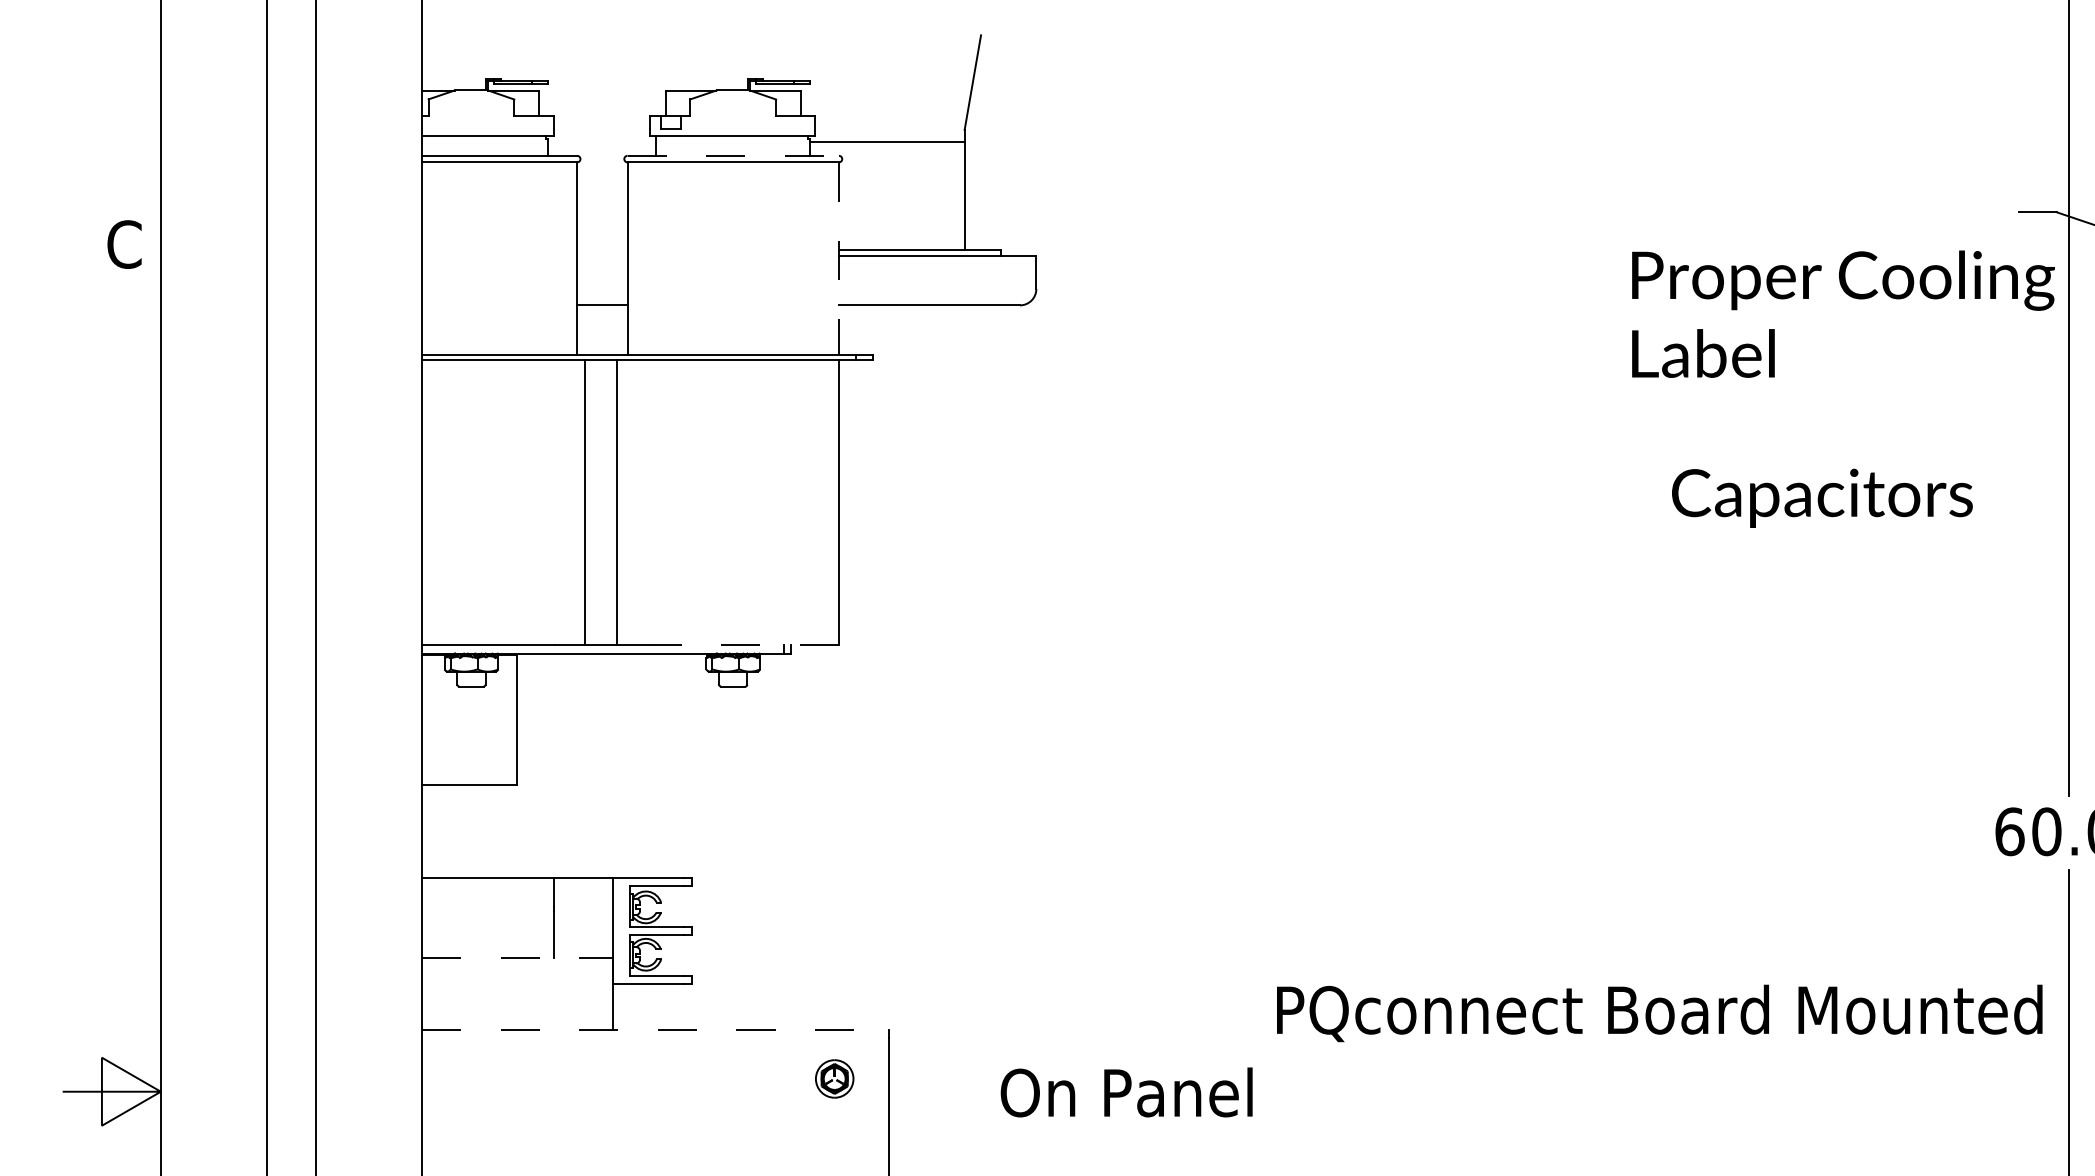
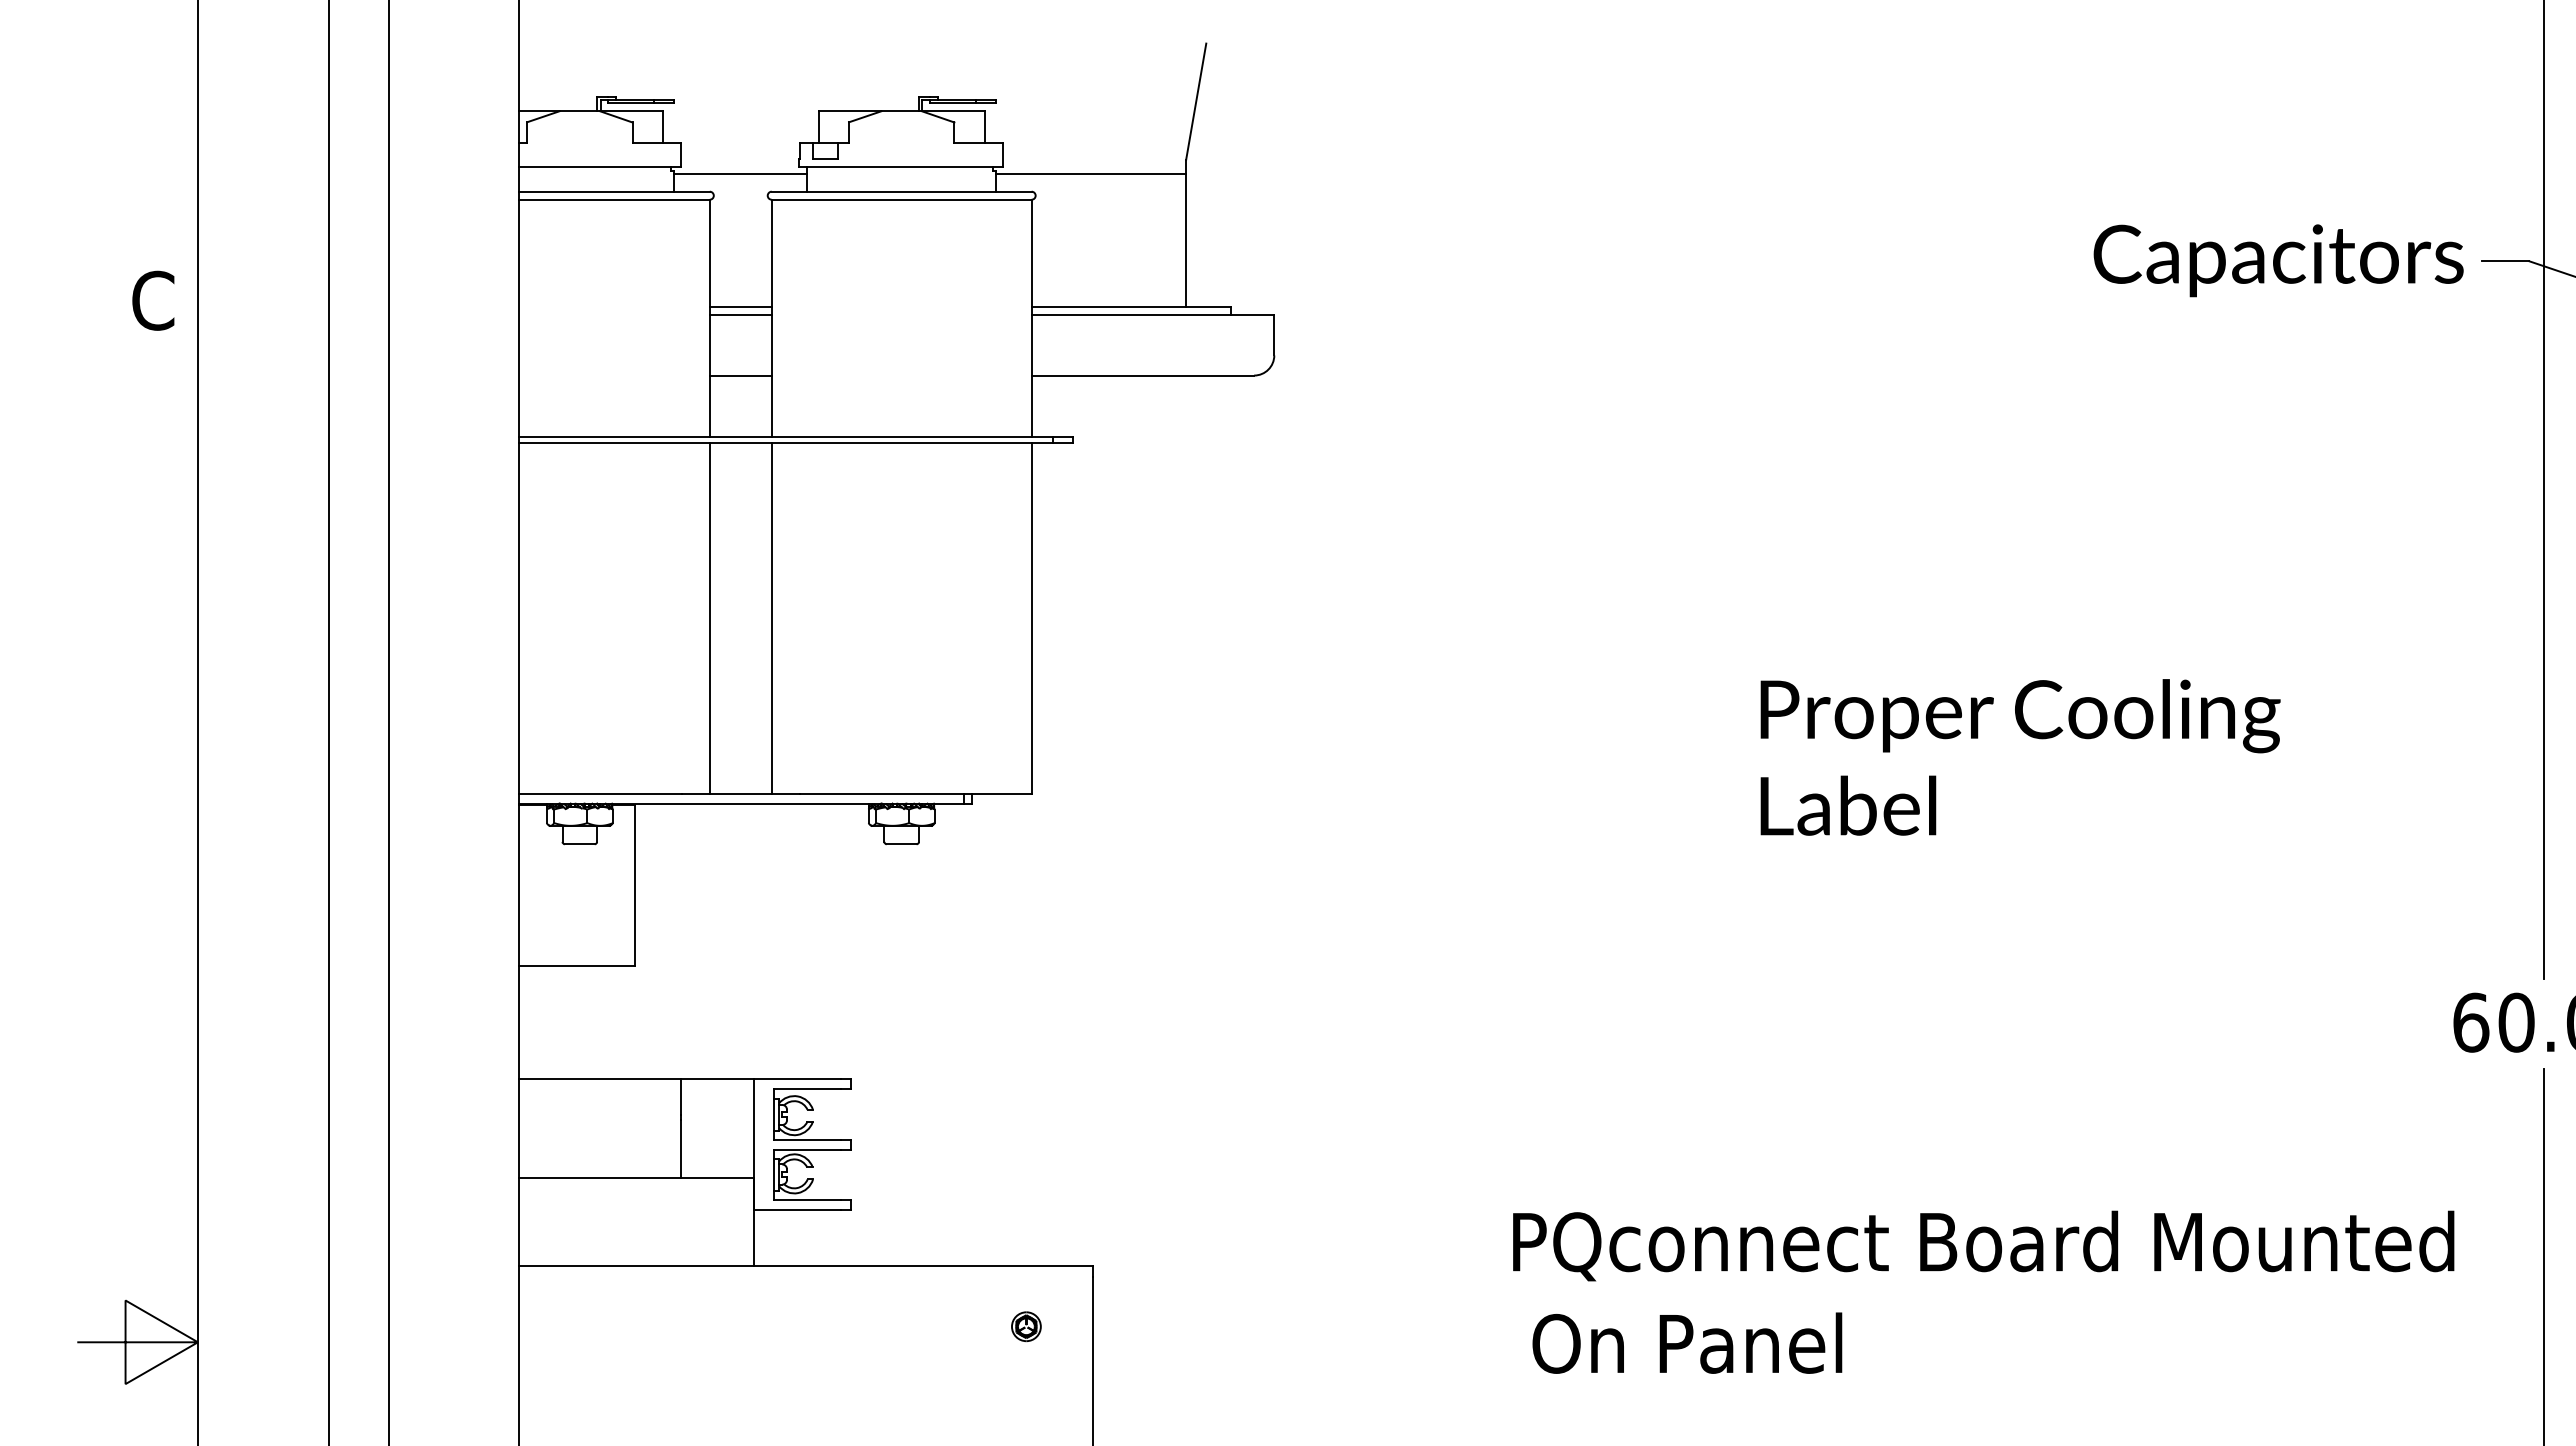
line: (602, 141) -> (740, 174), added
line: (733, 155) -> (901, 191), dashed -> solid
line: (602, 250) -> (740, 307), added
line: (602, 256) -> (740, 315), added
line: (838, 258) -> (1031, 318), dashed -> solid
text: (1843, 314) -> (2020, 757), moved
text: (1822, 498) -> (2278, 260), moved
line: (585, 502) -> (771, 618), moved
line: (616, 502) -> (709, 618), moved
line: (744, 645) -> (915, 793), dashed -> solid
line: (517, 957) -> (636, 1177), dashed -> solid
text: (1659, 1013) -> (1983, 1245), moved
line: (655, 1030) -> (806, 1266), dashed -> solid
part: (834, 1078) -> (1026, 1326), size x0.62
text: (1126, 1091) -> (1687, 1342), moved

